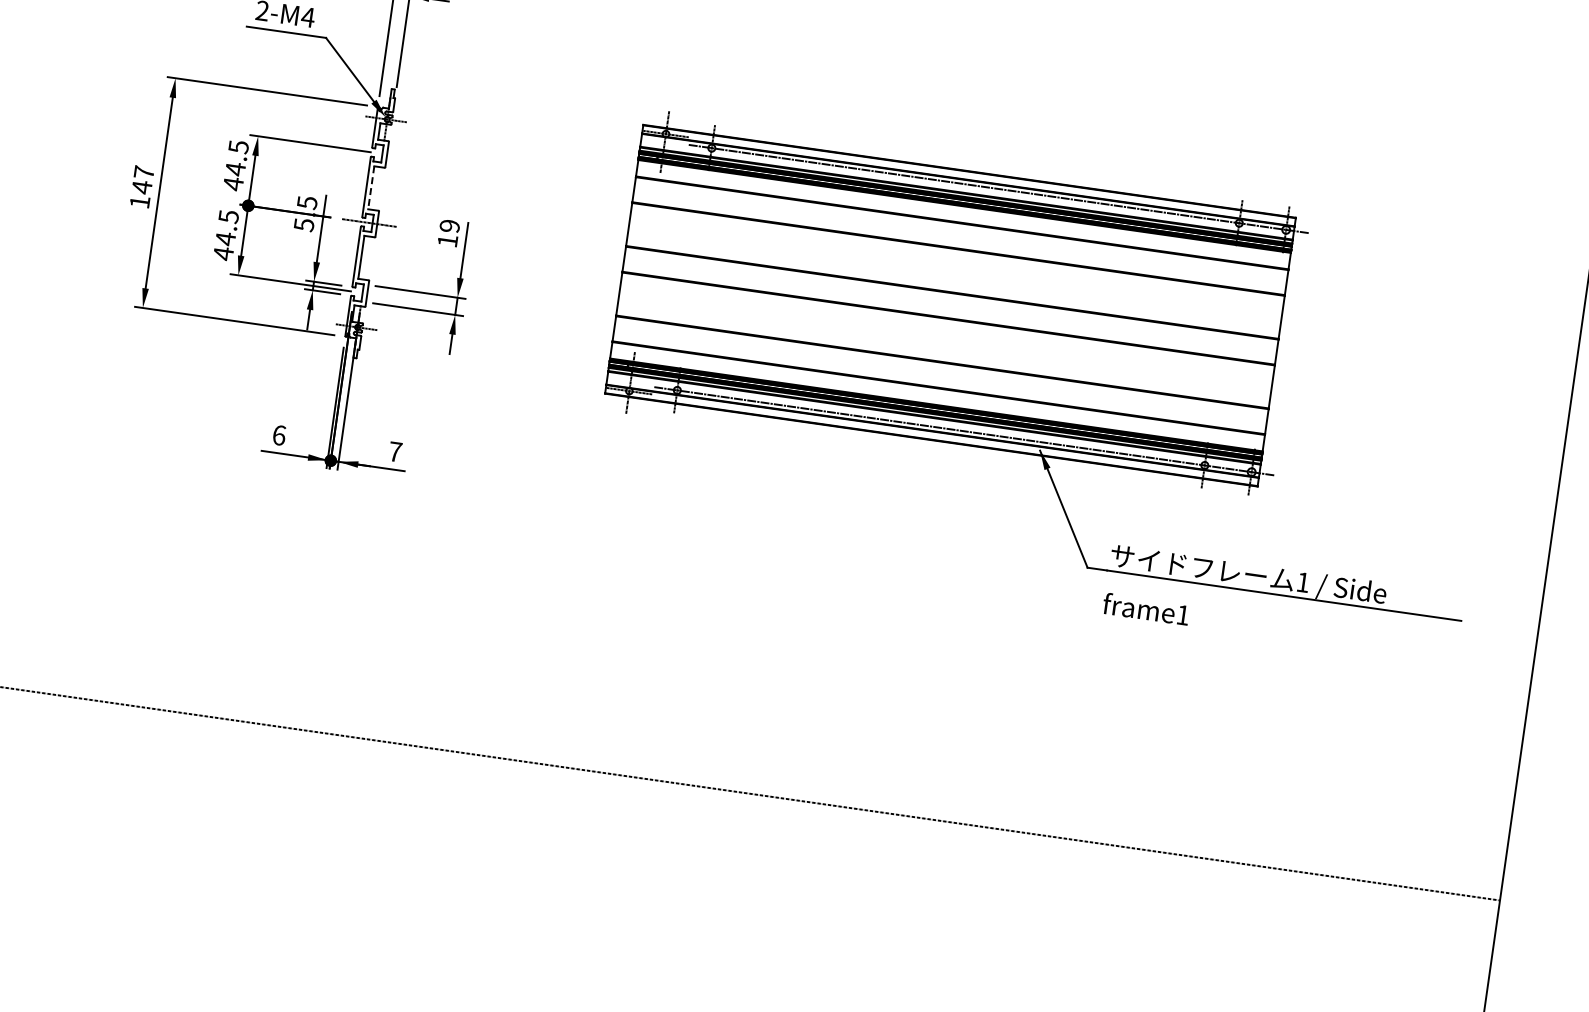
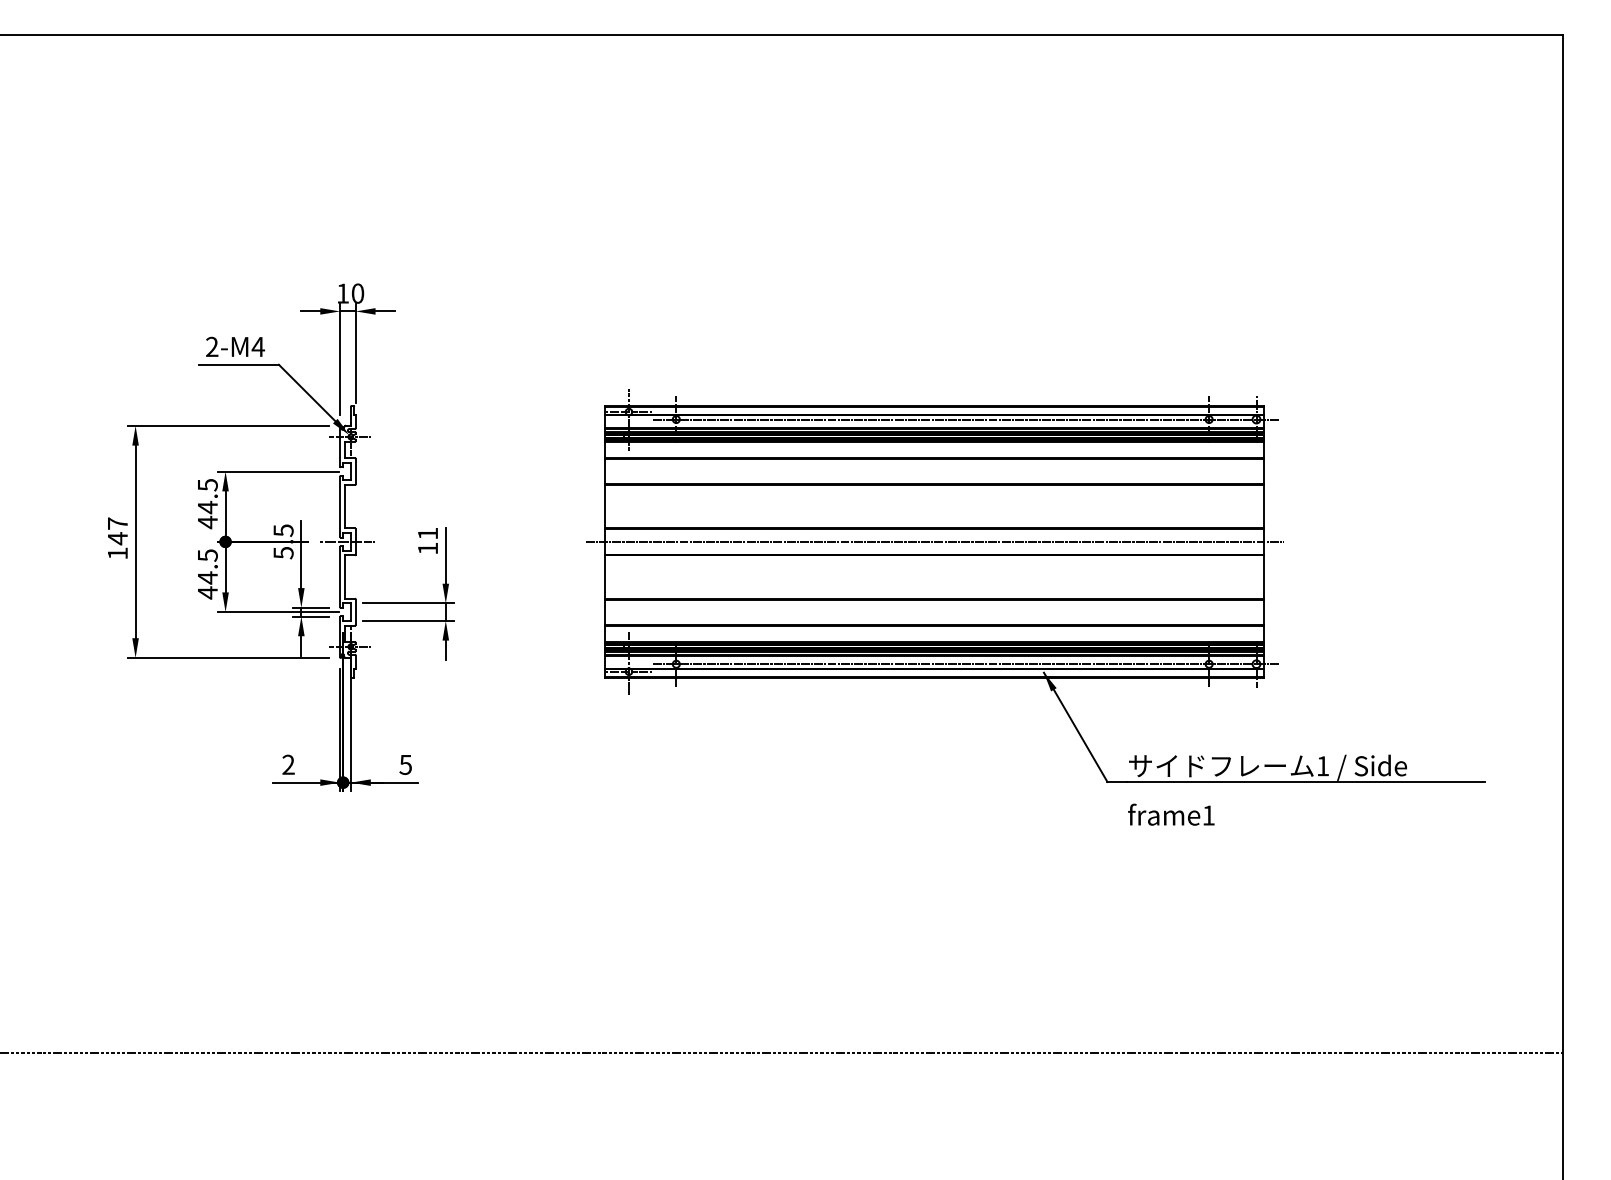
line: (371, 187) -> (344, 506), dashed -> solid
text: (449, 225) -> (427, 533), 19 -> 11
line: (950, 305) -> (934, 541), added
text: (279, 435) -> (288, 764), 6 -> 2
text: (394, 452) -> (405, 765), 7 -> 5

